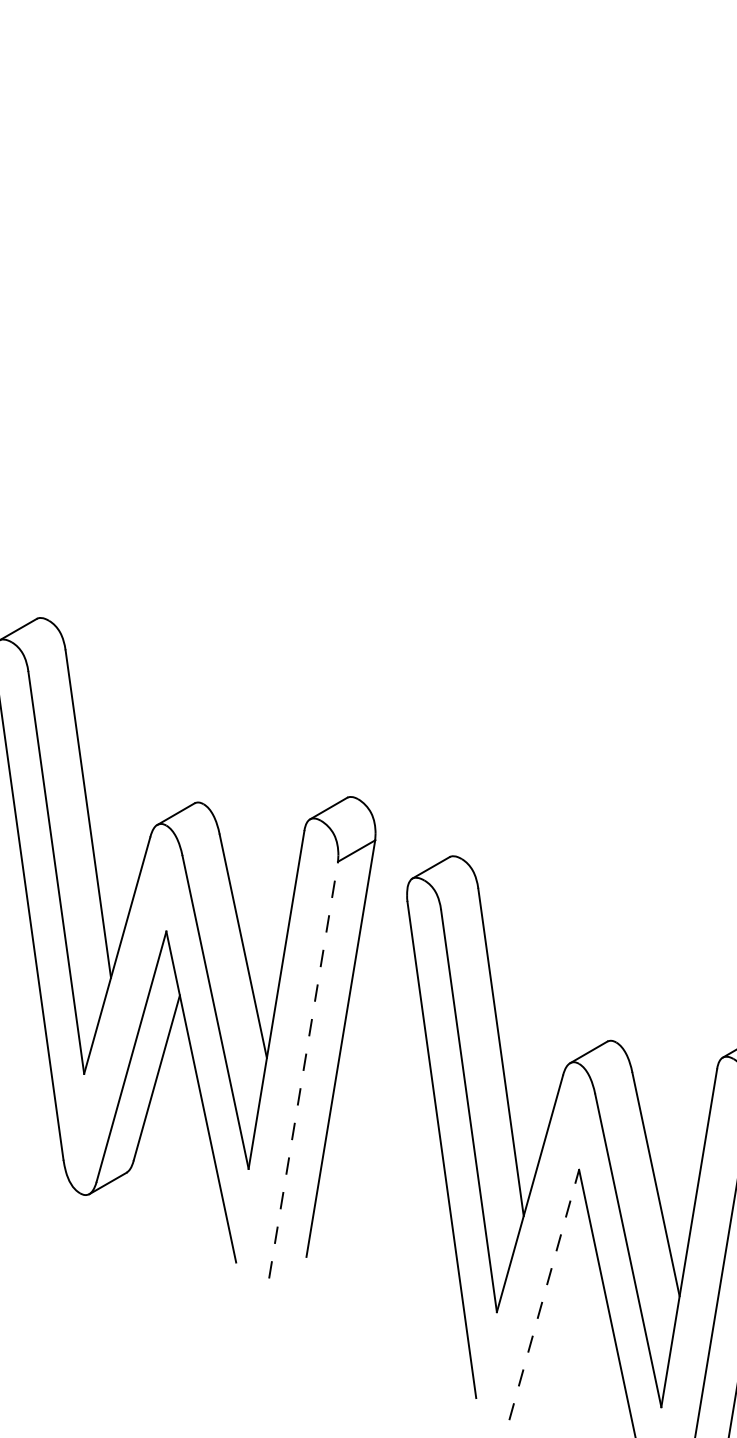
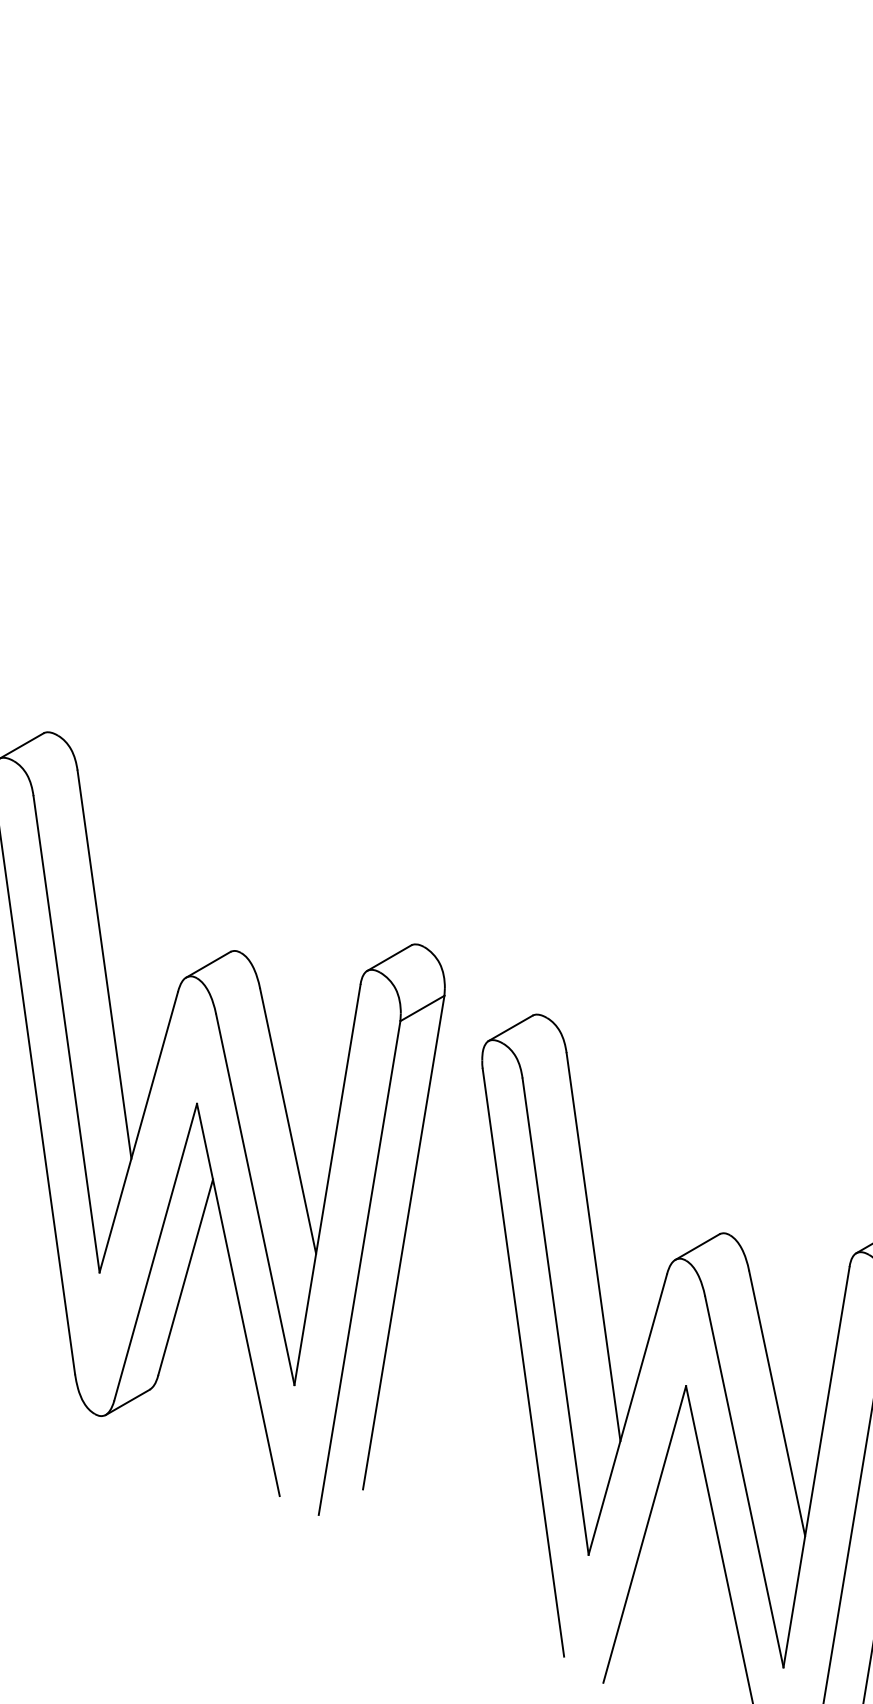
line: (303, 1069) -> (359, 1267), dashed -> solid
line: (544, 1294) -> (645, 1533), dashed -> solid

